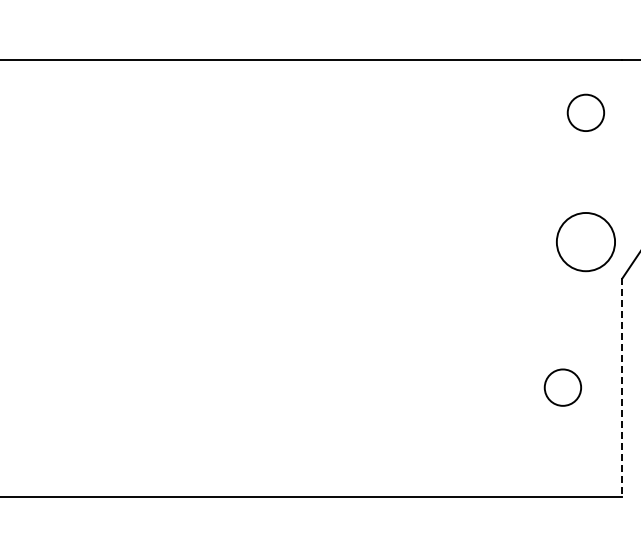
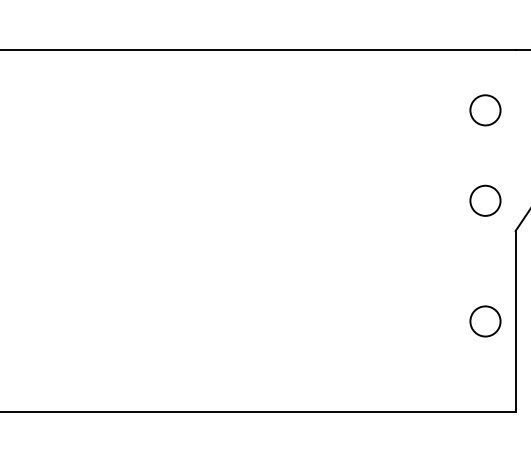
circle: (585, 112) -> (485, 110), moved
circle: (585, 241) -> (485, 200), size x0.62
circle: (562, 387) -> (485, 321), moved
line: (622, 388) -> (515, 322), dashed -> solid

